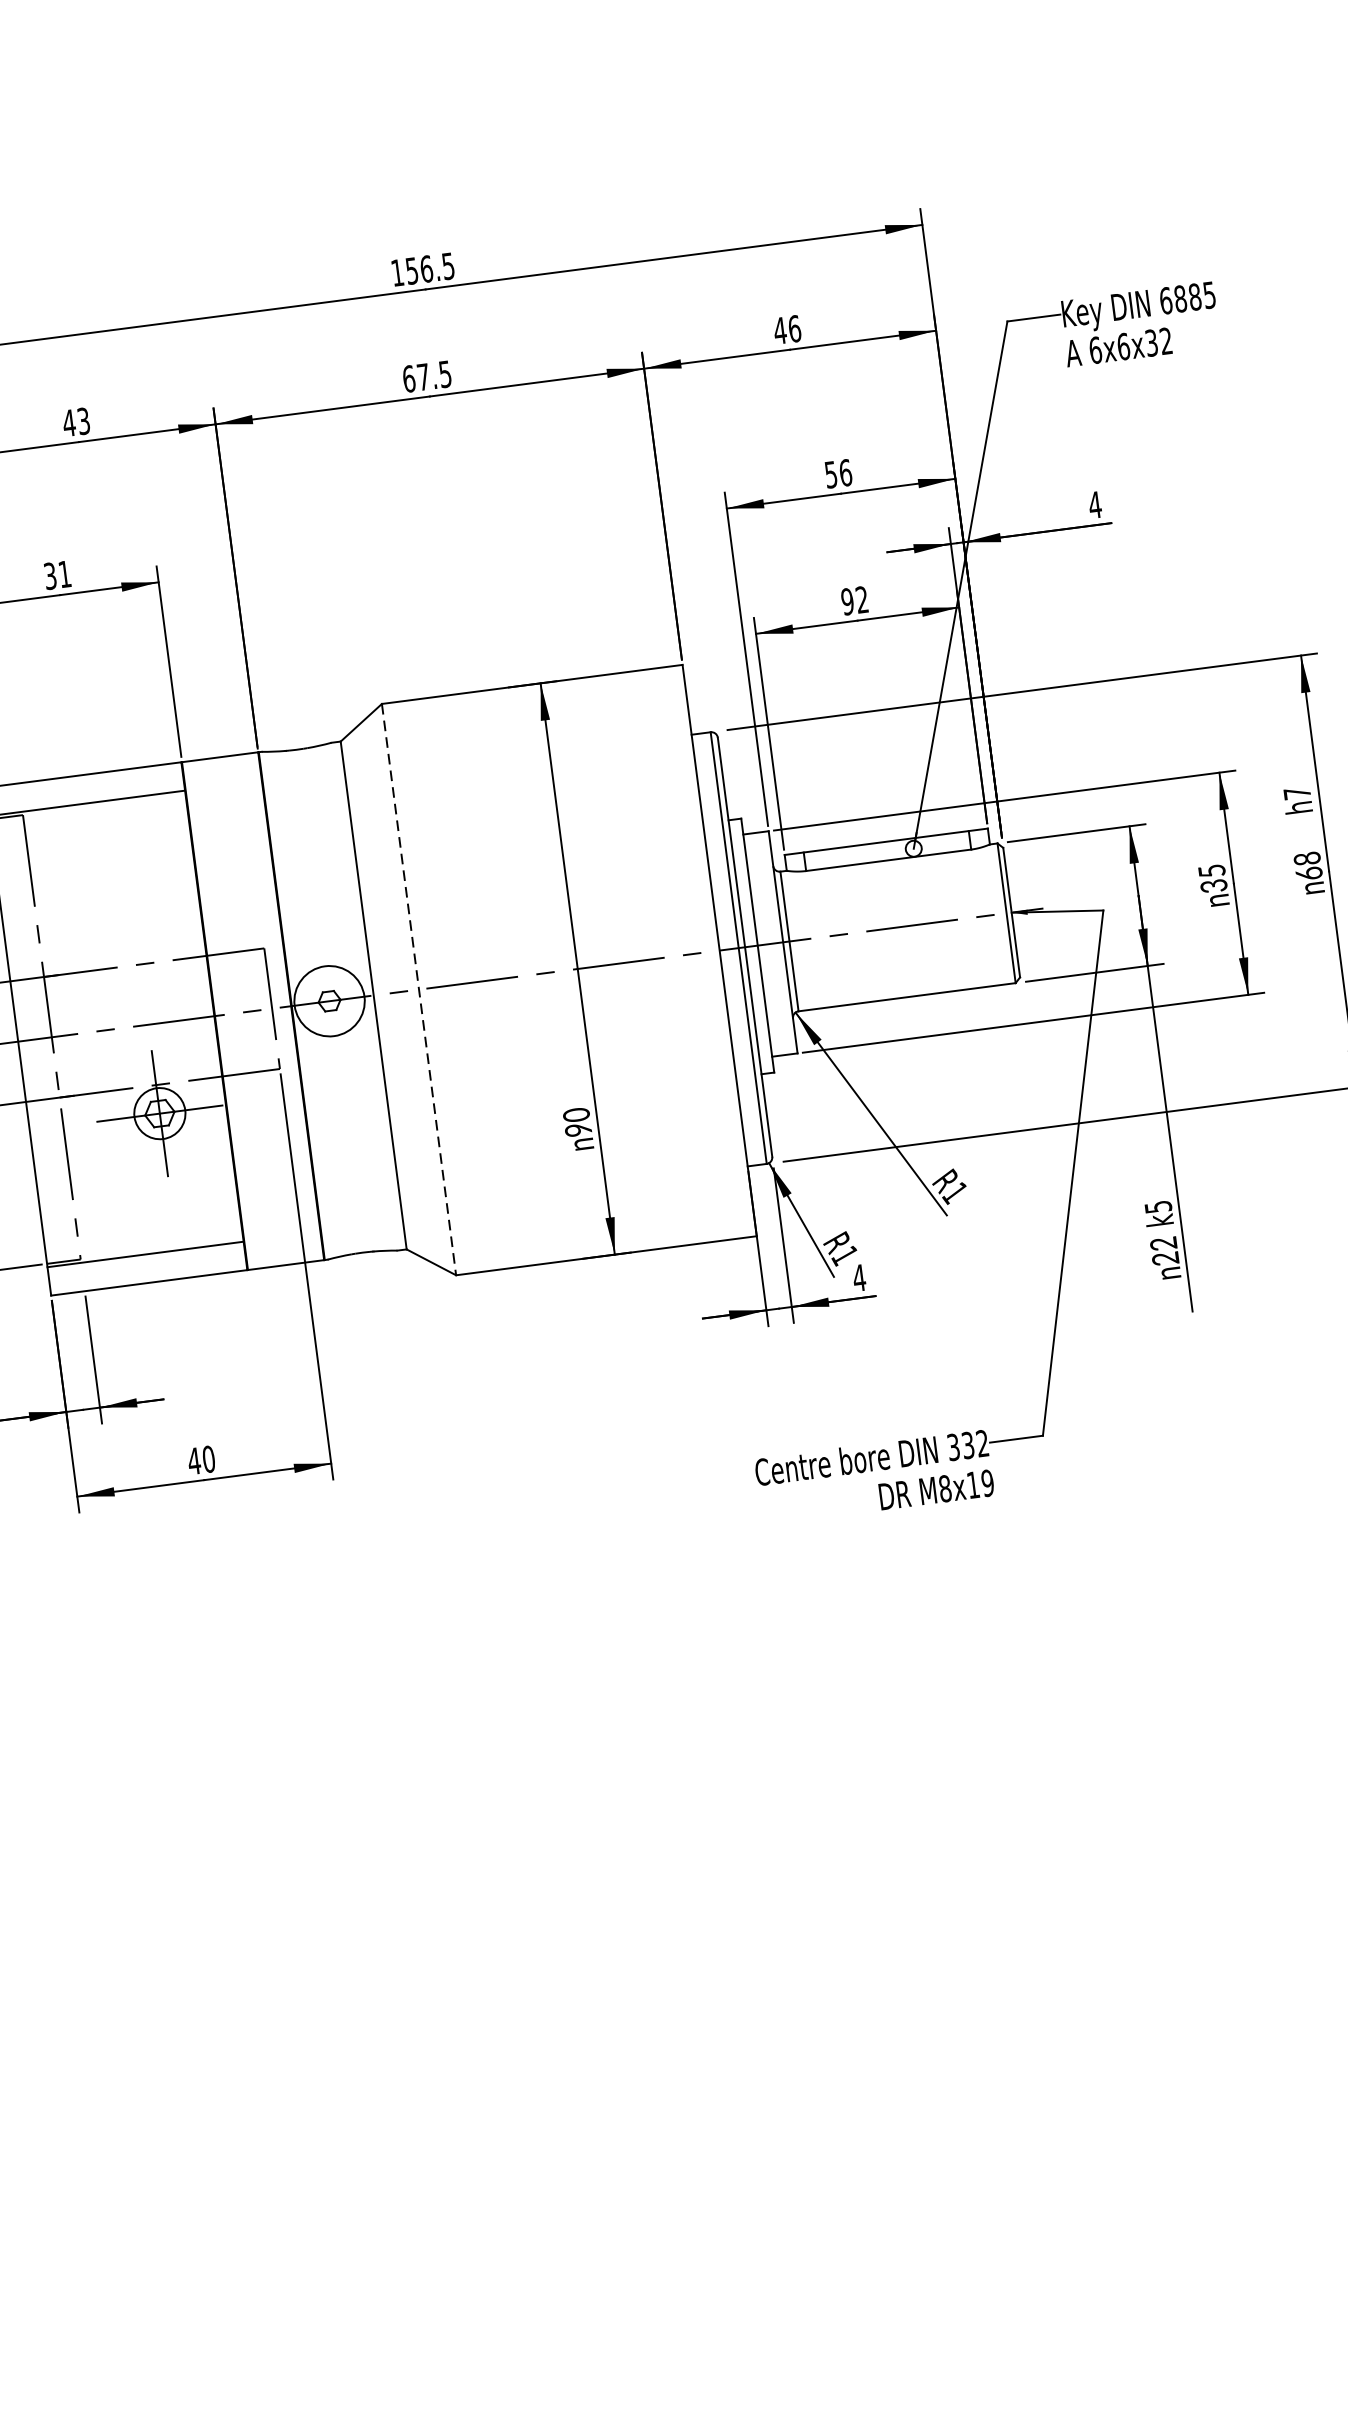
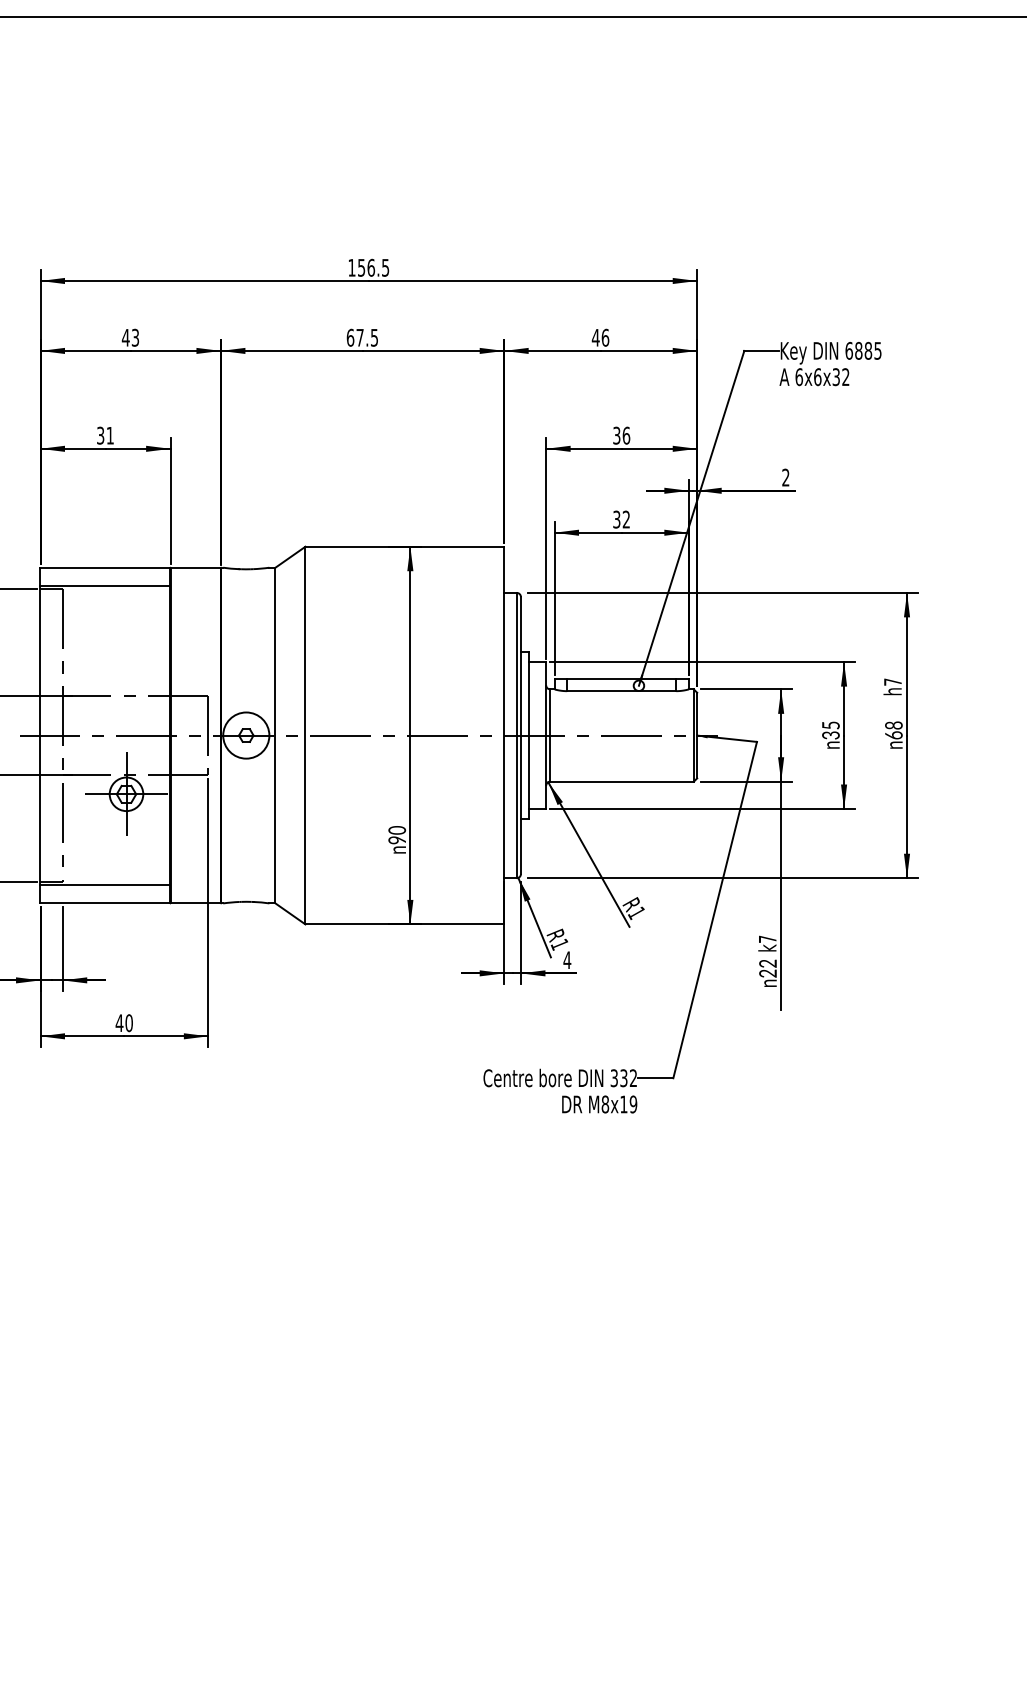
text: (830, 473) -> (616, 434), 56 -> 36
text: (1094, 504) -> (785, 477), 4 -> 2
text: (847, 601) -> (616, 519), 92 -> 32
line: (419, 989) -> (305, 735), dashed -> solid
text: (1157, 1205) -> (767, 938), k5 -> k7

